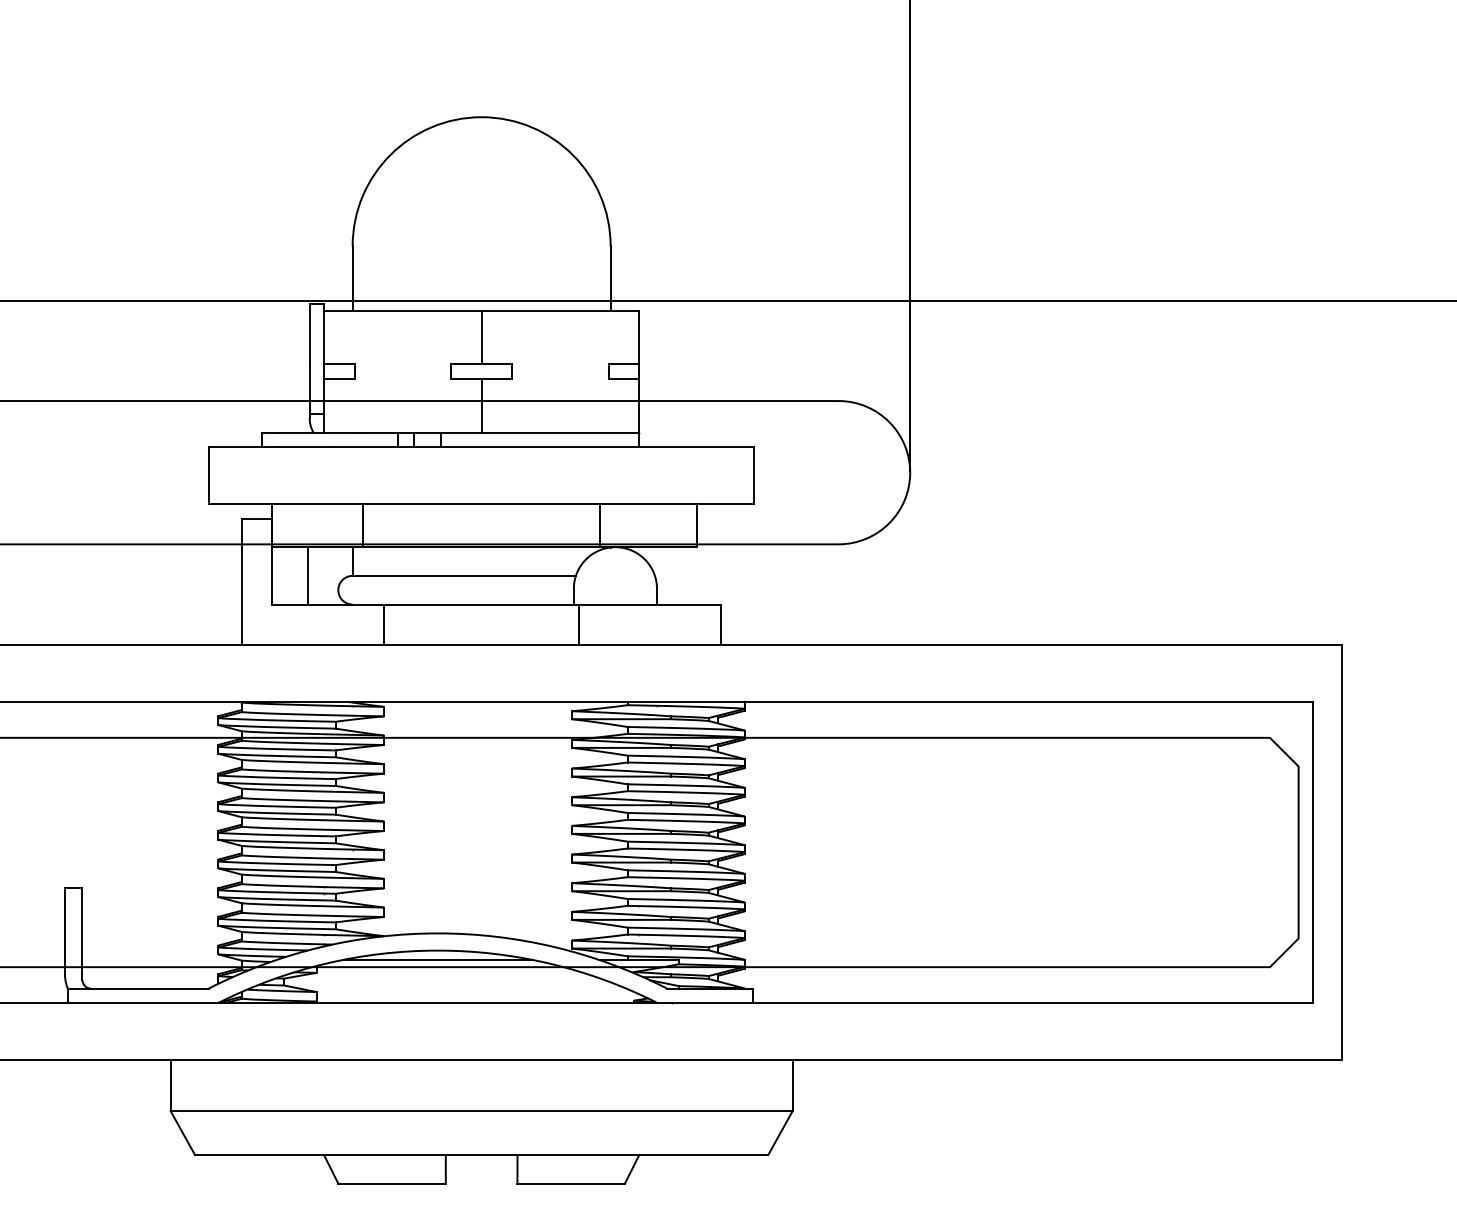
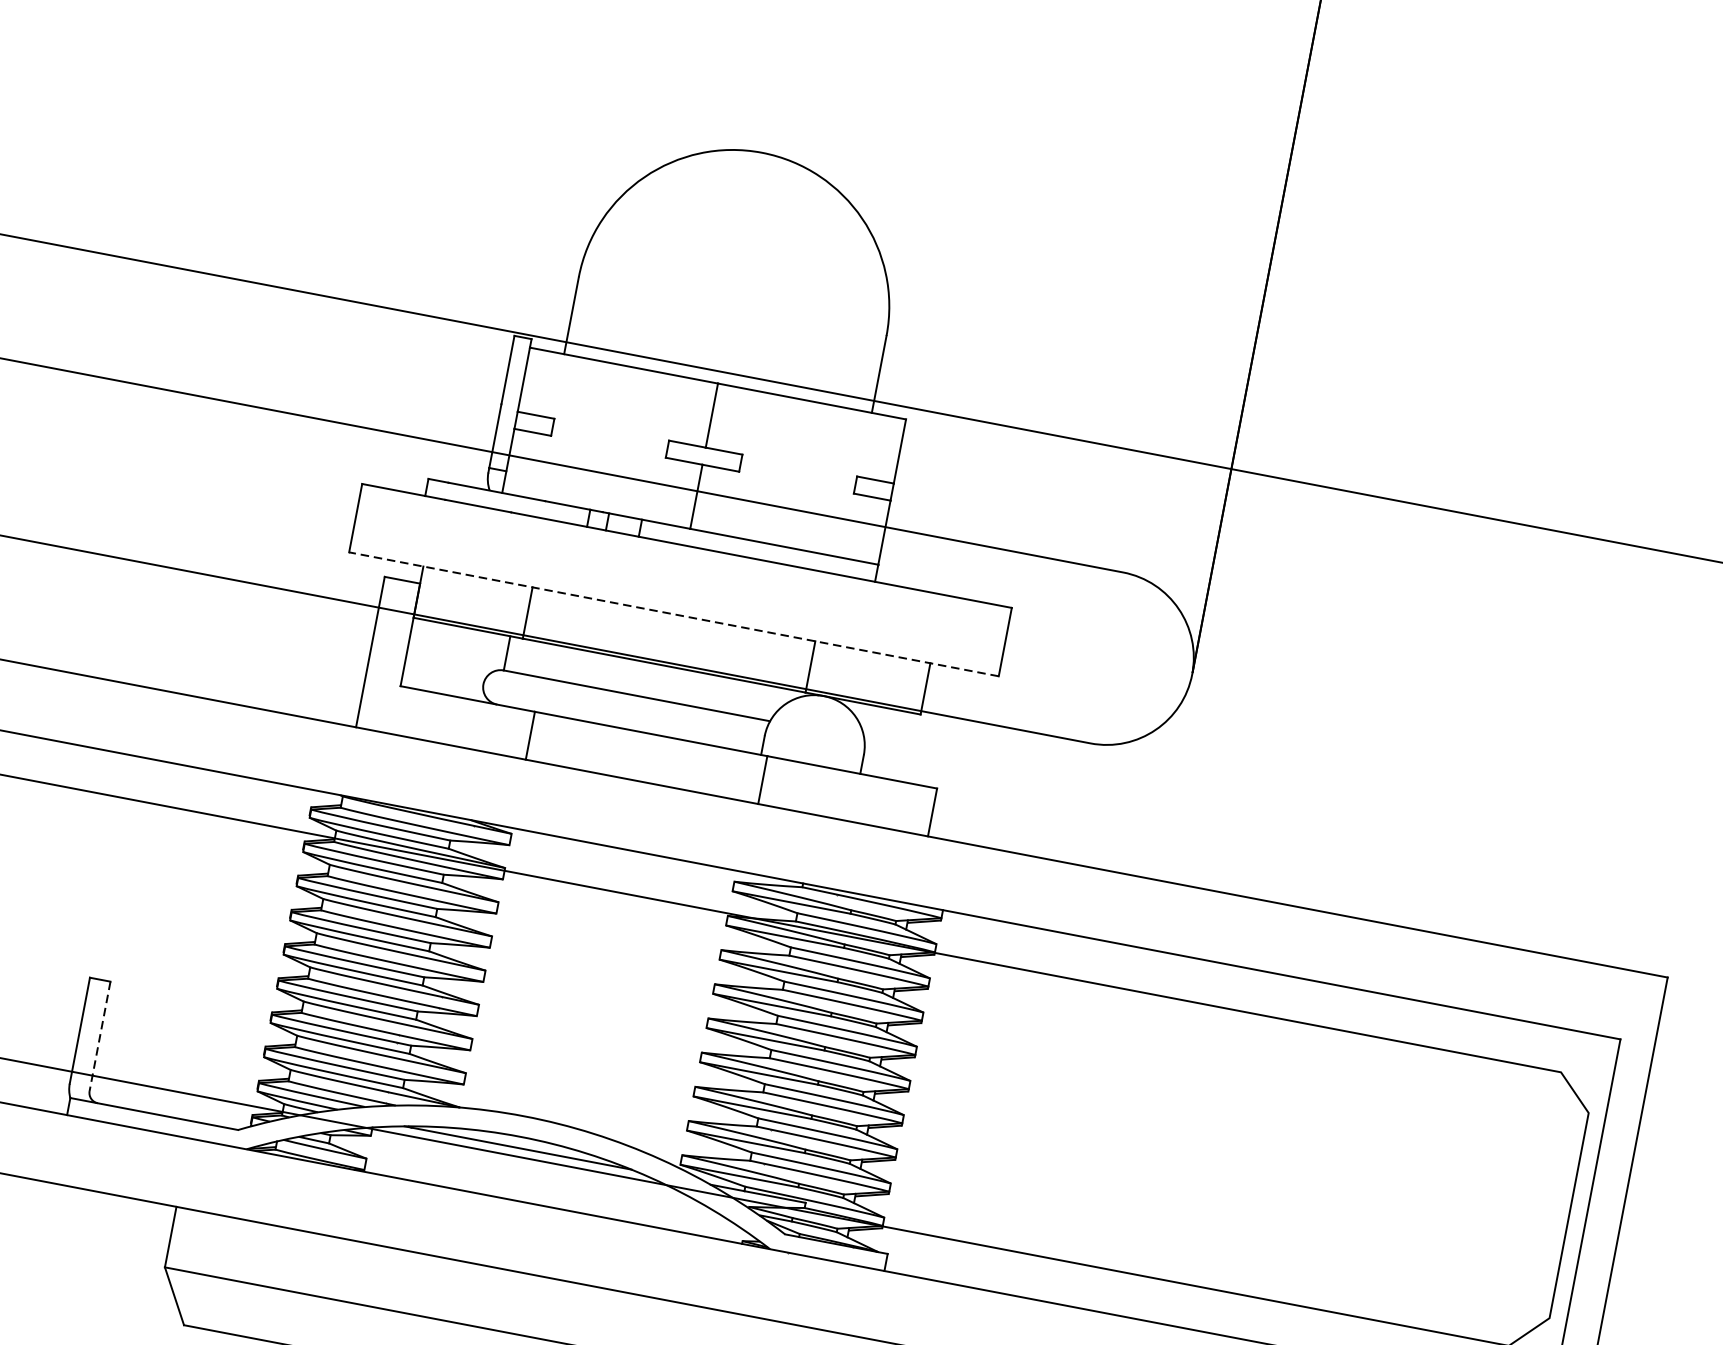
line: (481, 504) -> (673, 614), solid -> dashed
line: (308, 575) -> (451, 659), removed
line: (82, 934) -> (100, 1036), solid -> dashed

